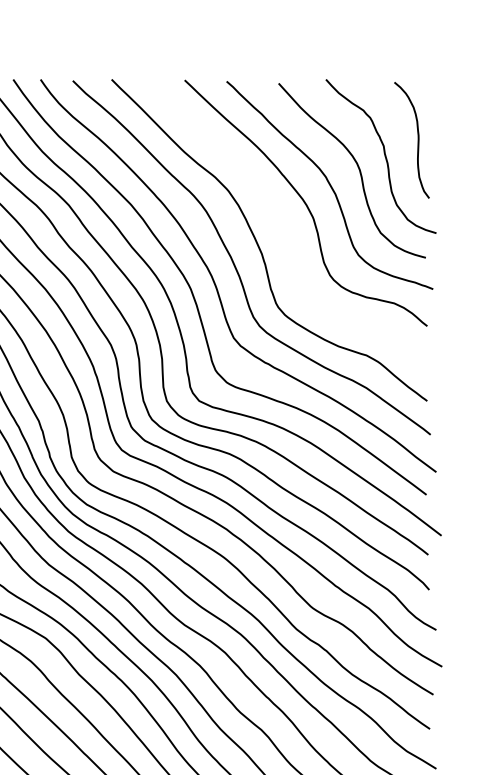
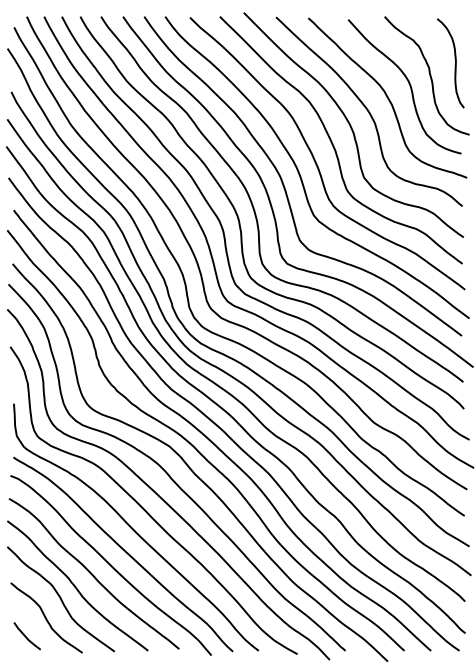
curve: (282, 221) -> (351, 125), added

